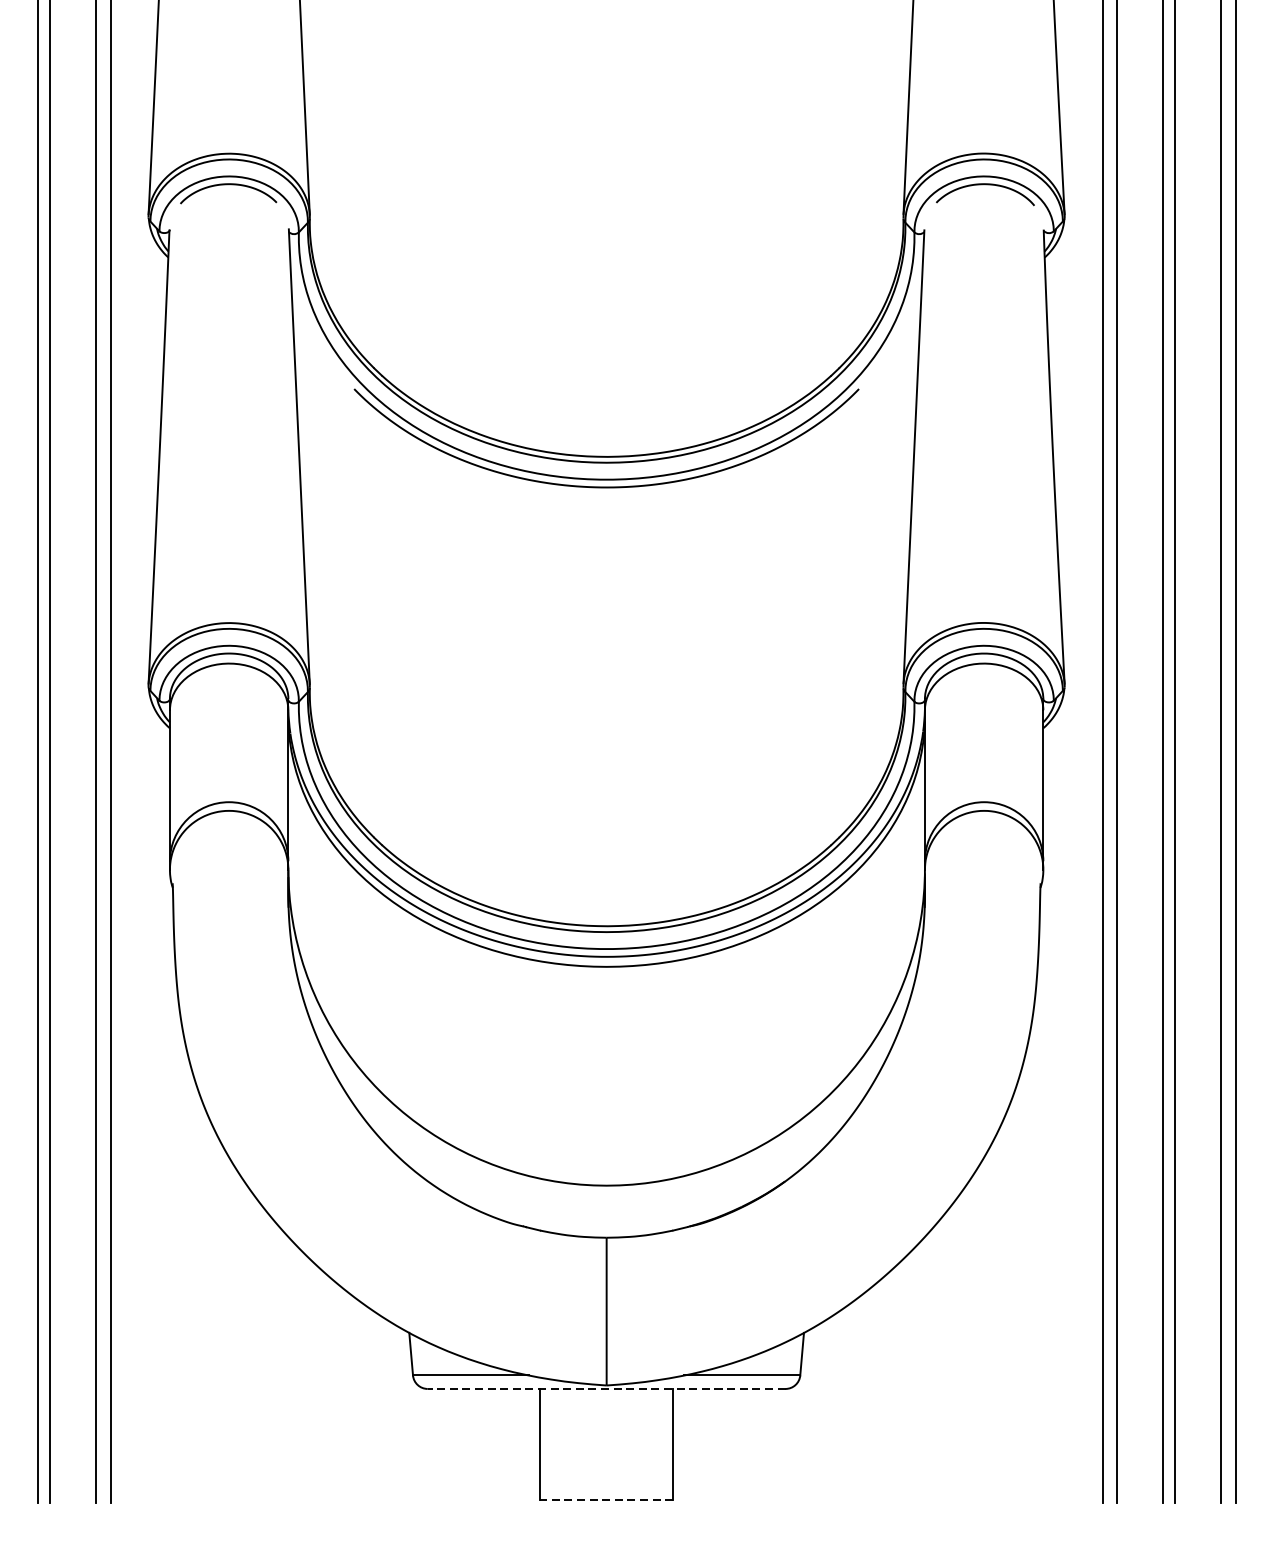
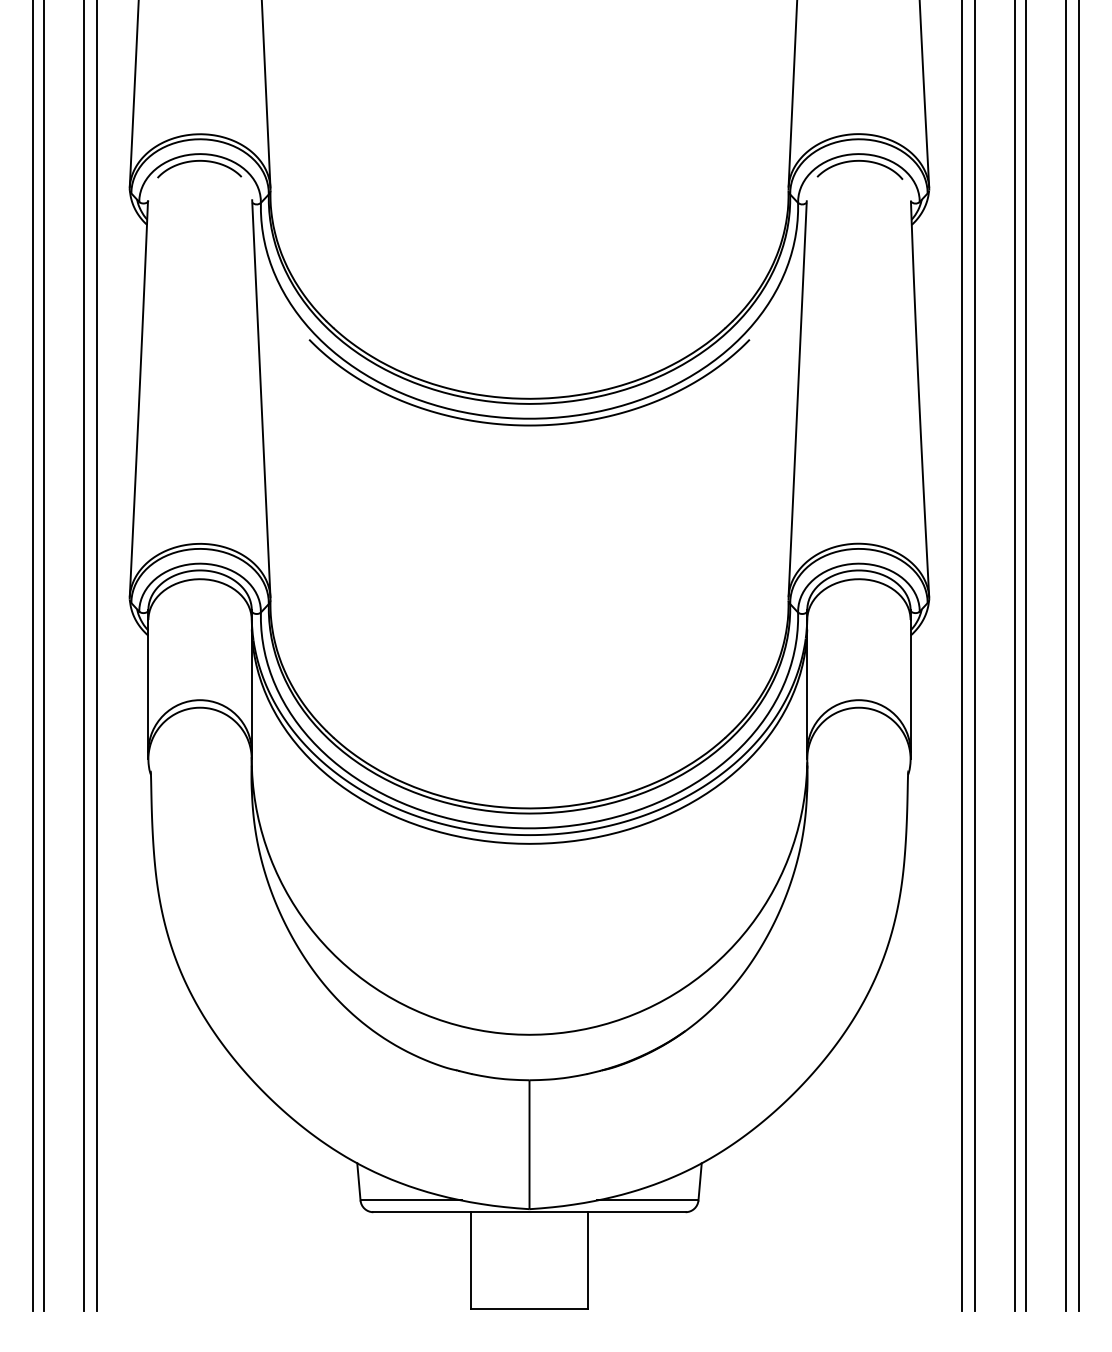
line: (606, 1389) -> (529, 1212), dashed -> solid
line: (606, 1500) -> (529, 1309), dashed -> solid

